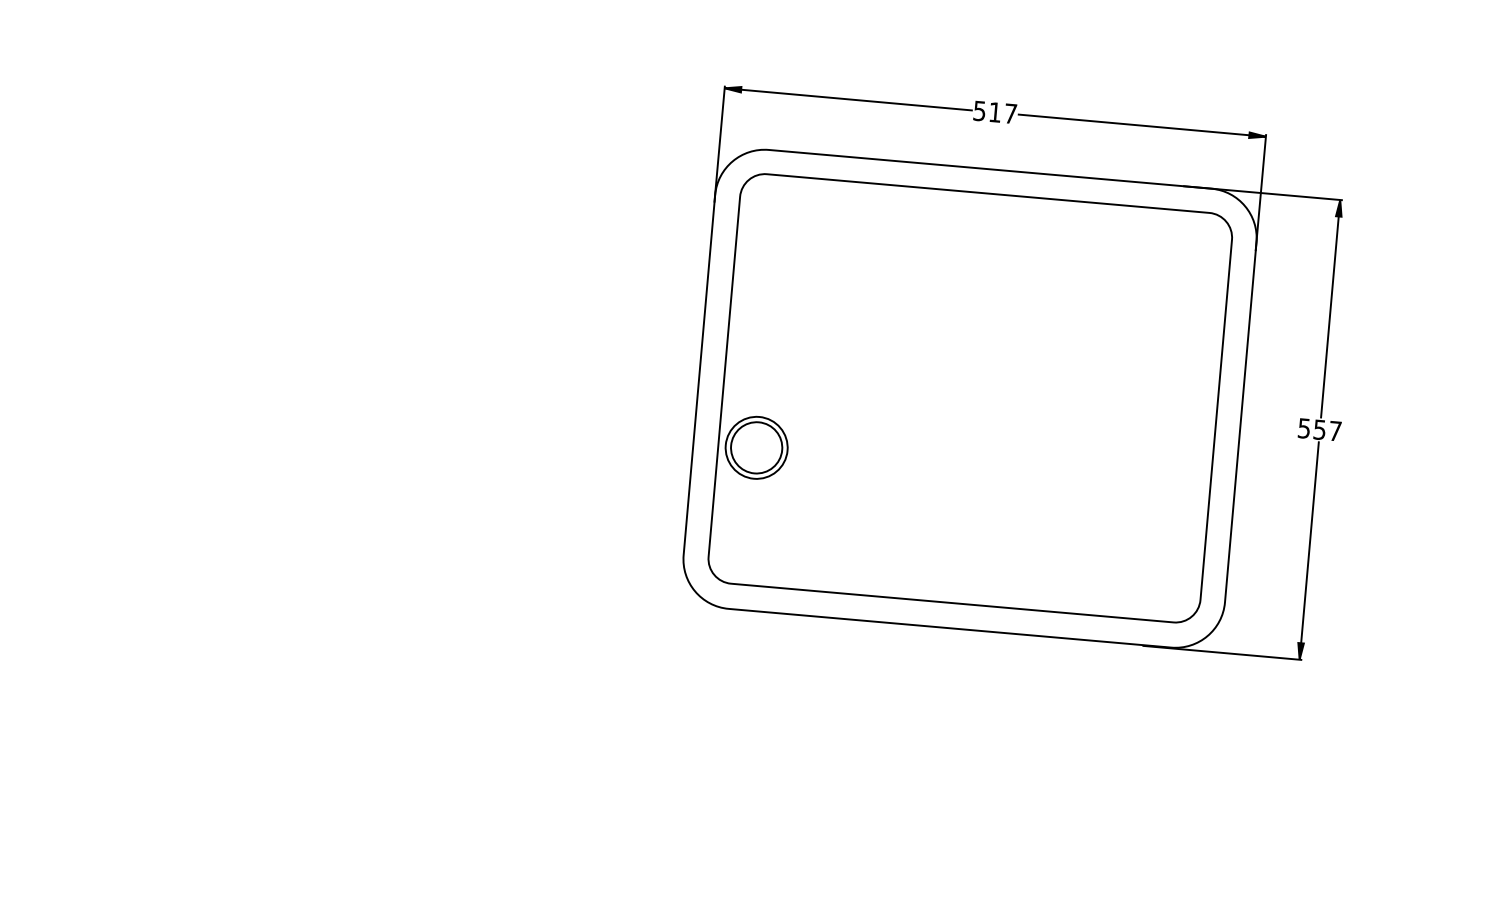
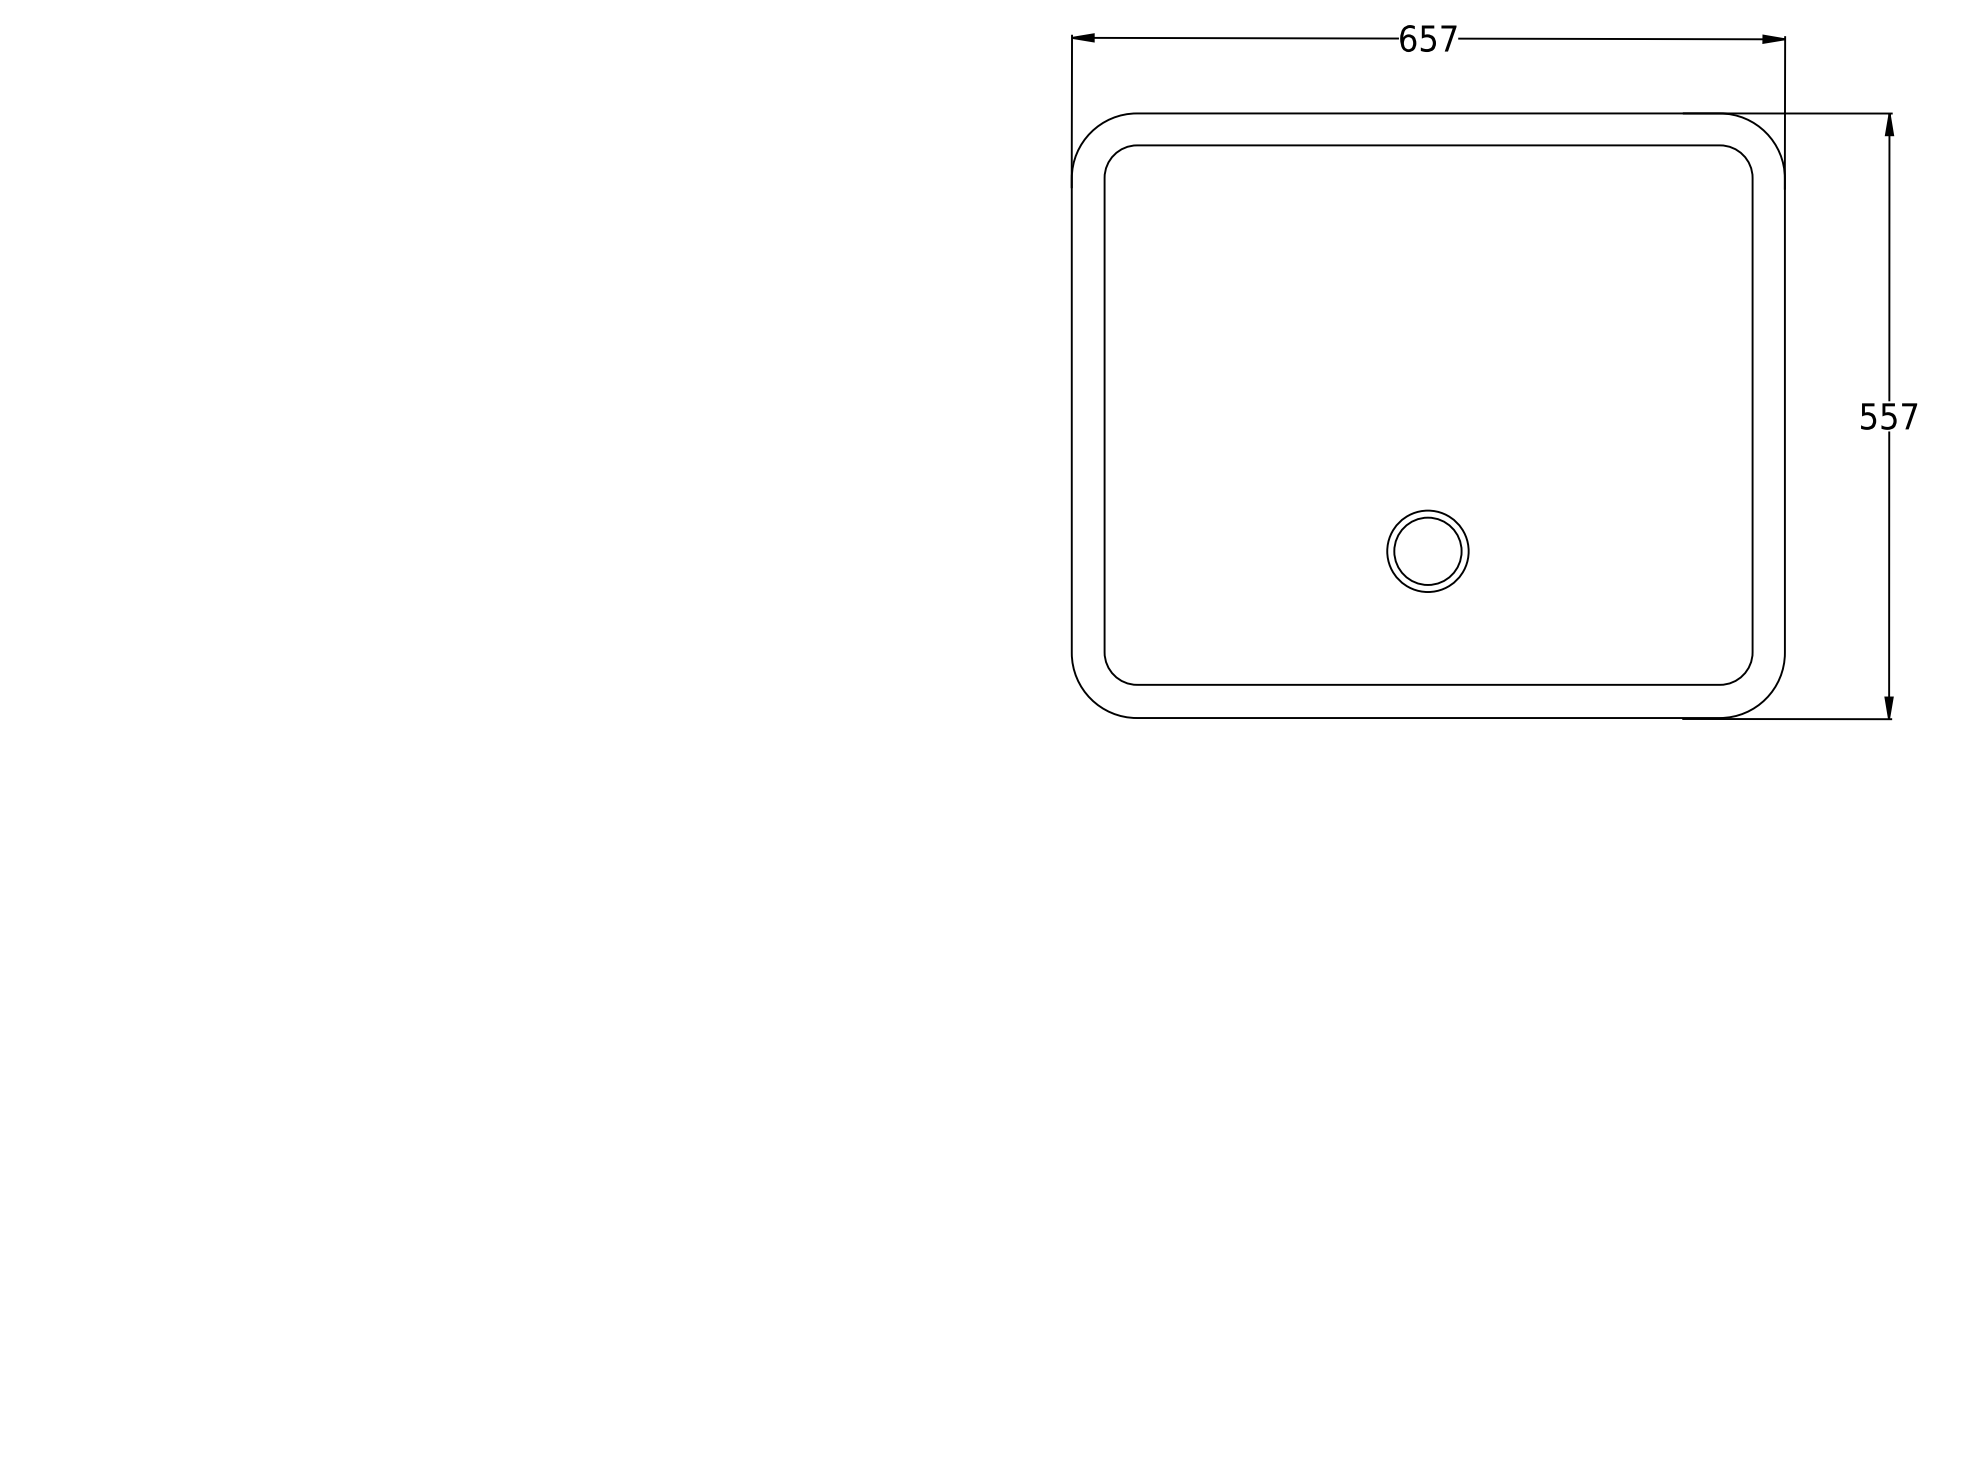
text: (986, 111) -> (1417, 38), 517 -> 657
part: (756, 447) -> (1427, 550), moved

